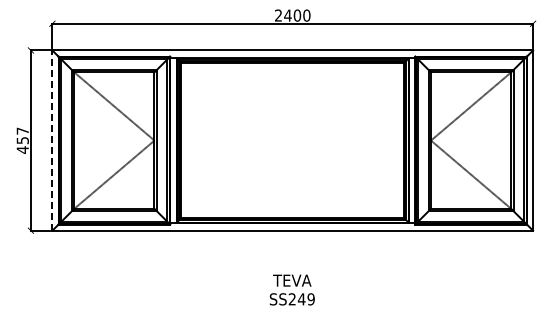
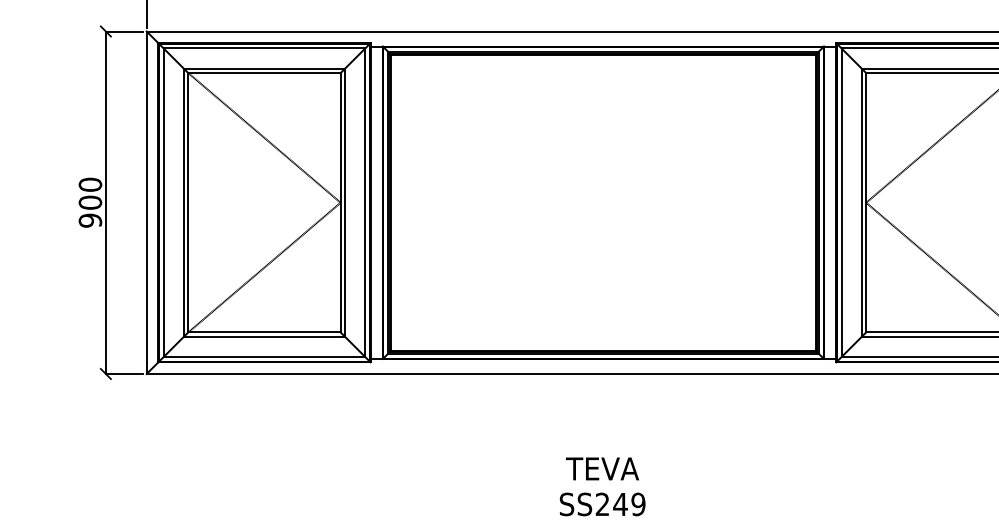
text: (22, 140) -> (89, 202), 457 -> 900
line: (52, 140) -> (146, 202), dashed -> solid

